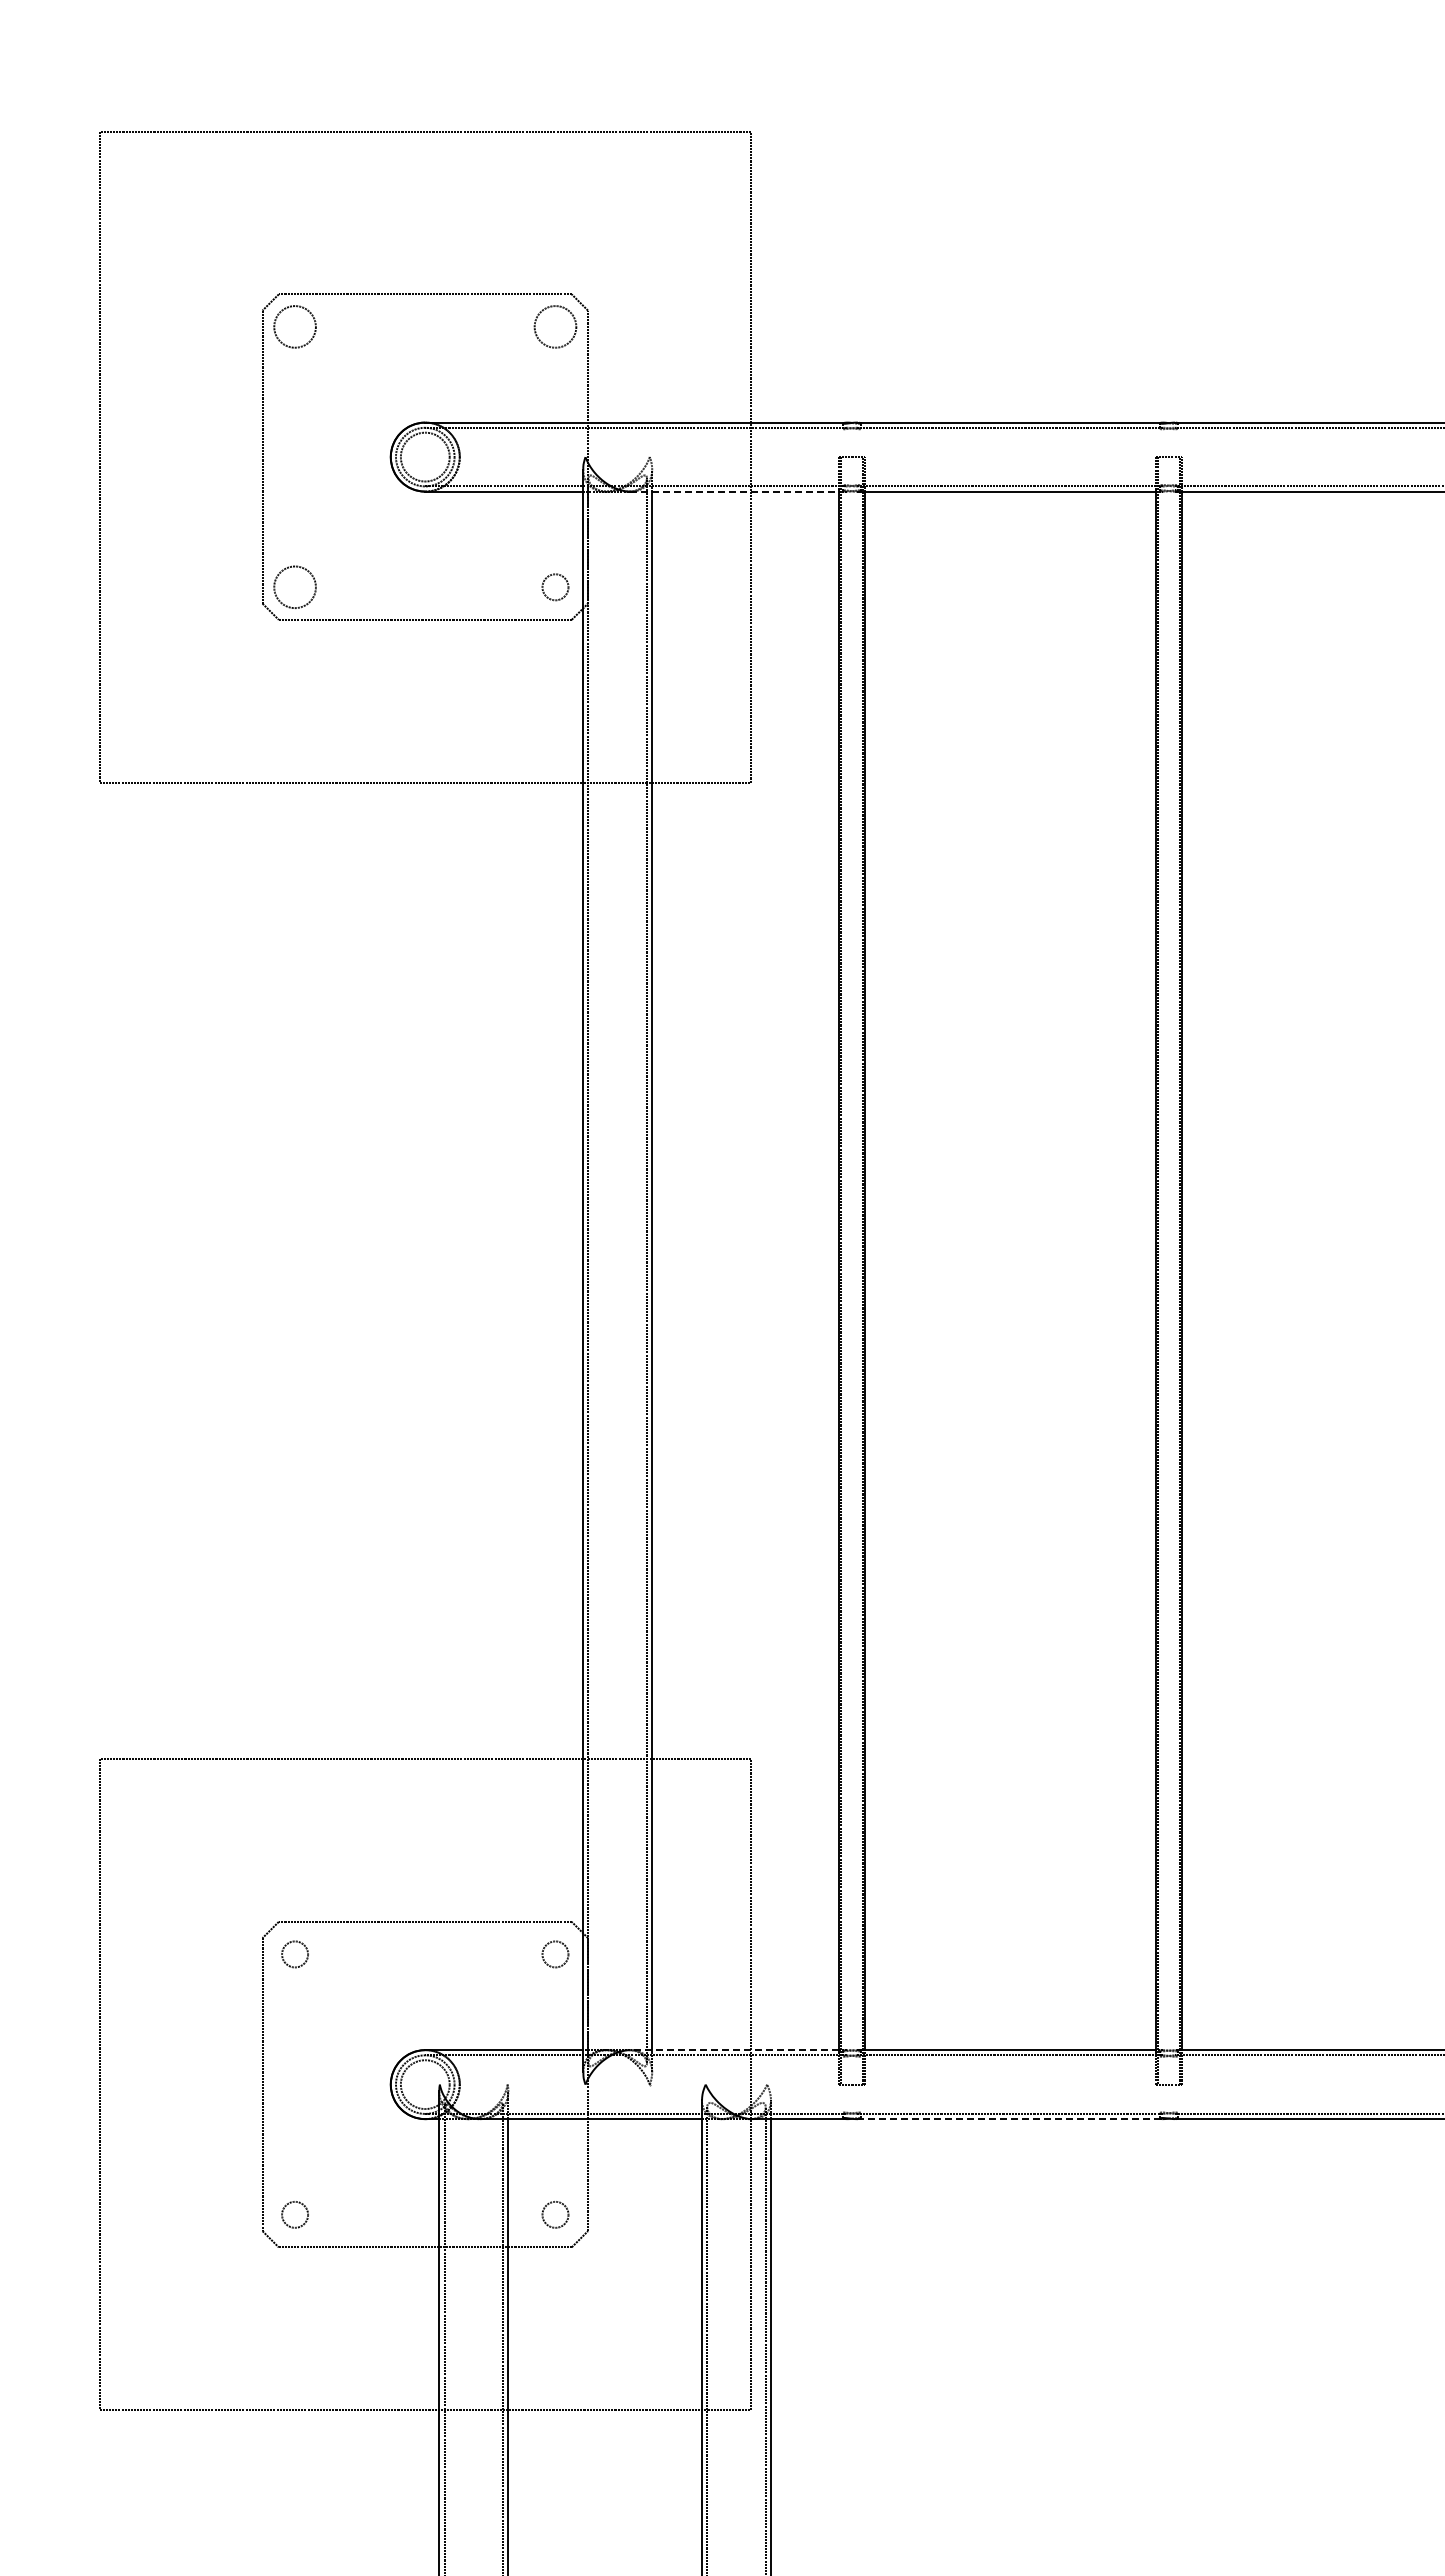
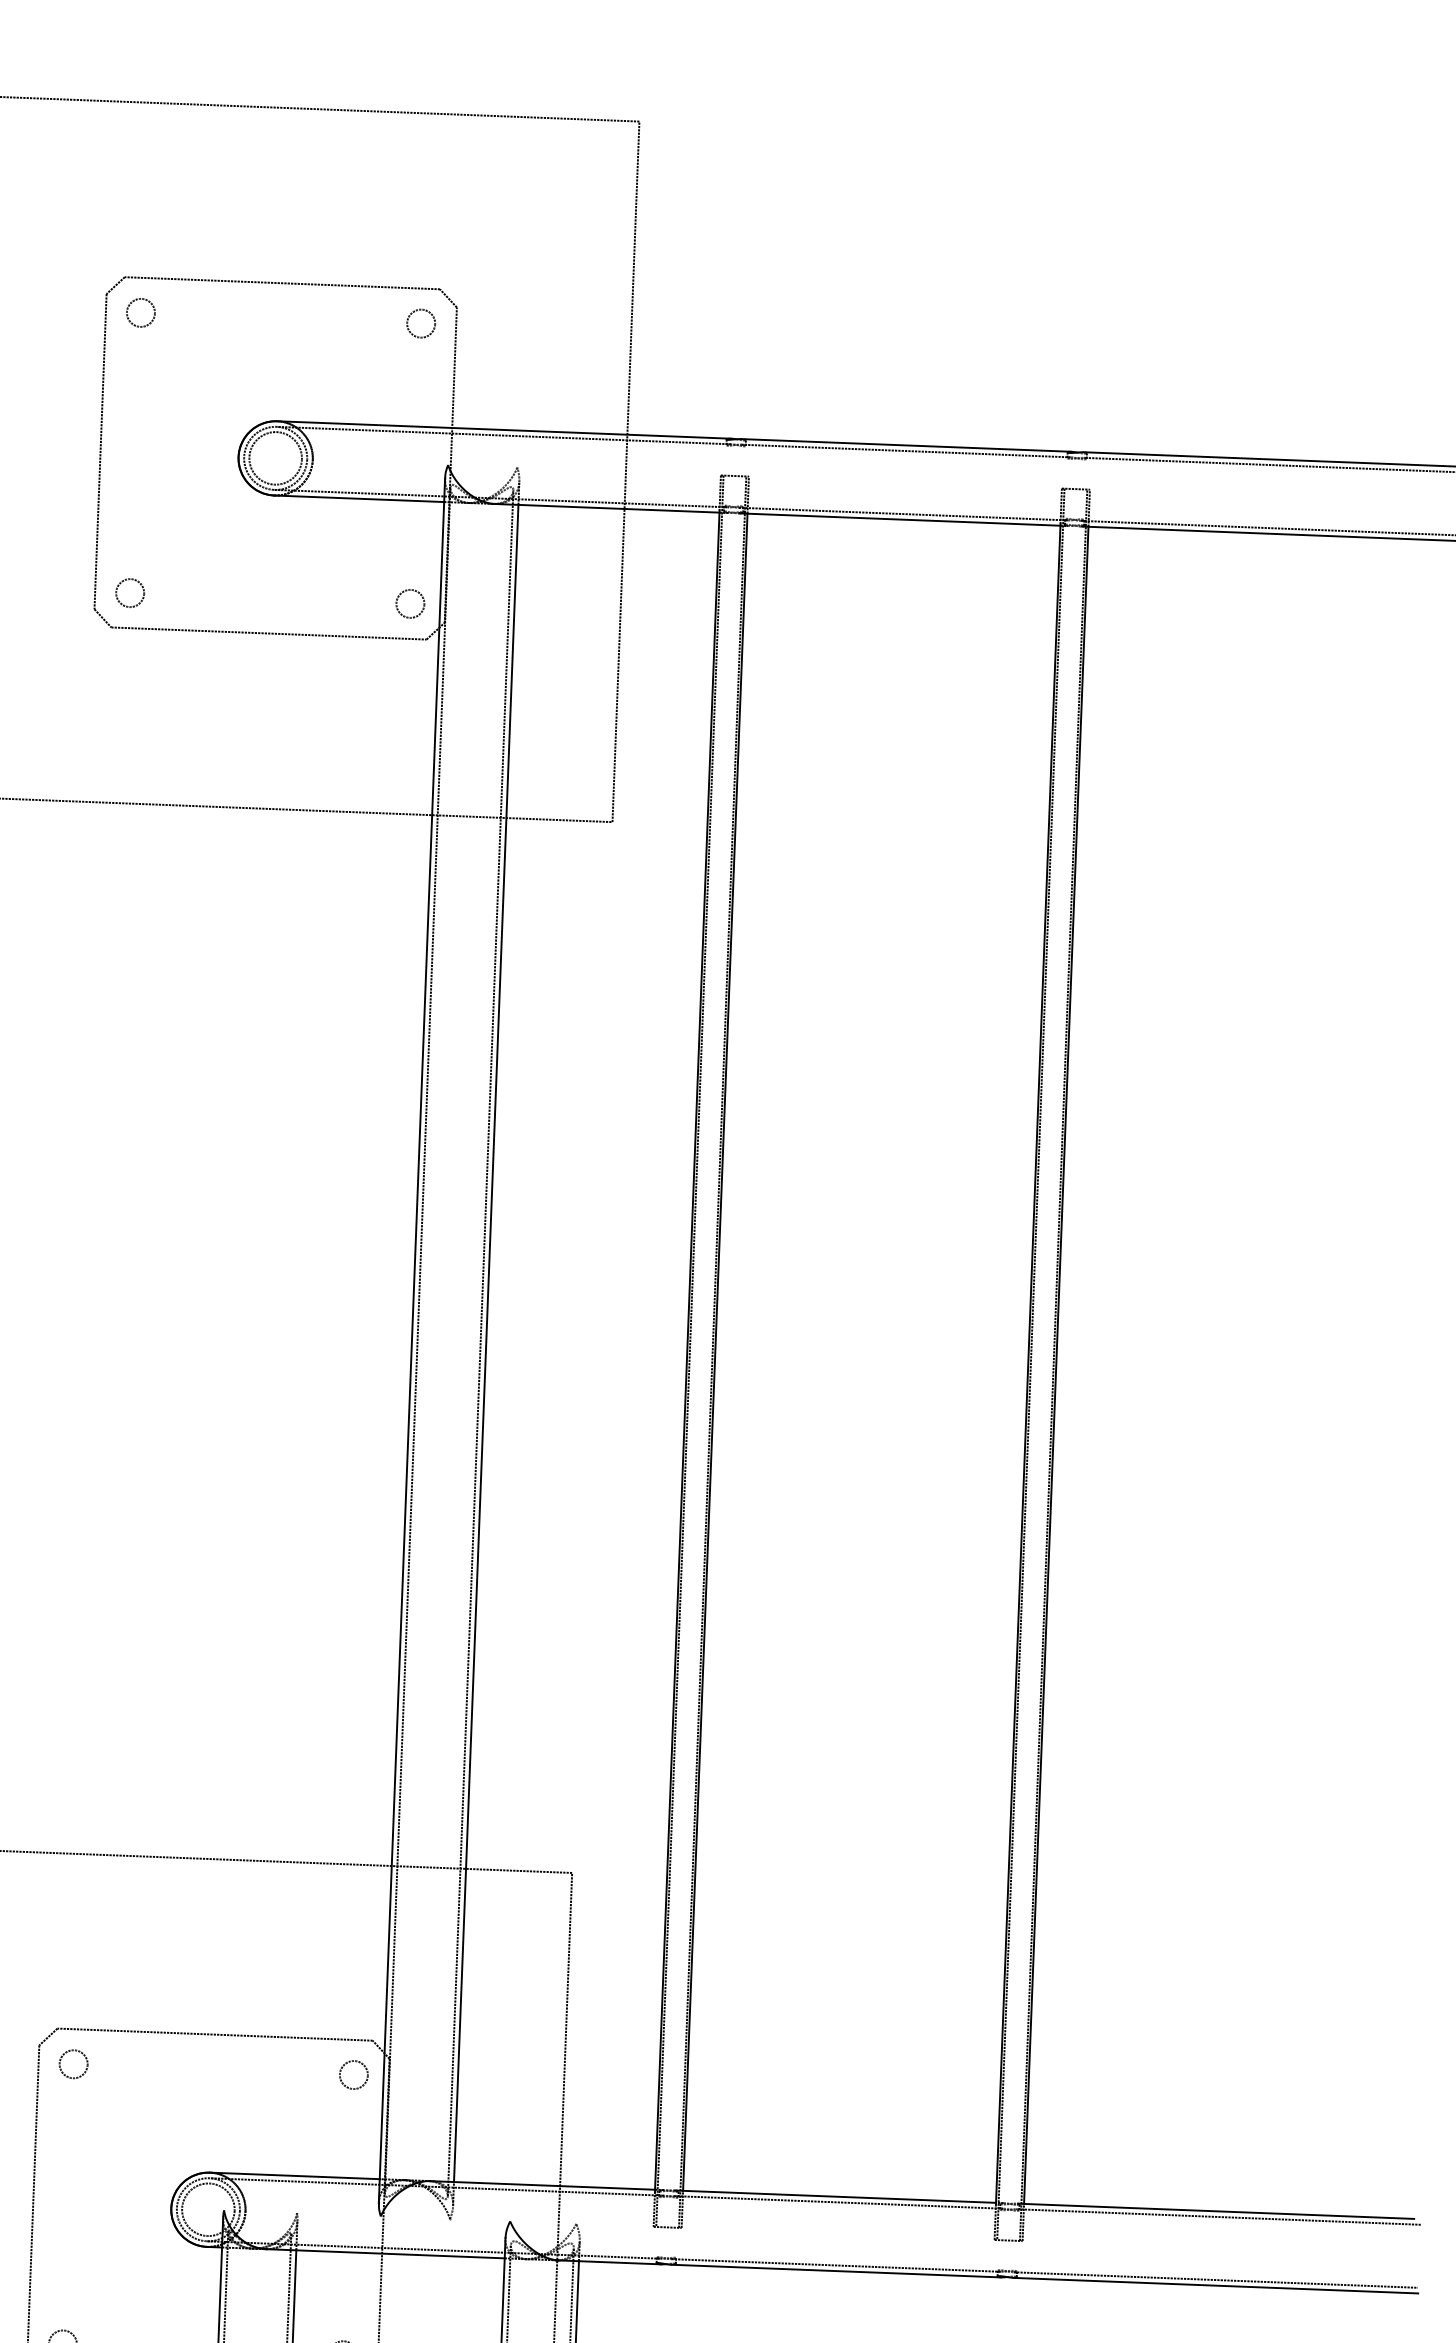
circle: (295, 326) -> (141, 312), size x0.62
circle: (555, 326) -> (421, 323), size x0.62
line: (735, 491) -> (608, 508), dashed -> solid
circle: (295, 587) -> (130, 593), size x0.62
line: (734, 2050) -> (542, 2185), dashed -> solid
line: (1010, 2119) -> (836, 2271), dashed -> solid

